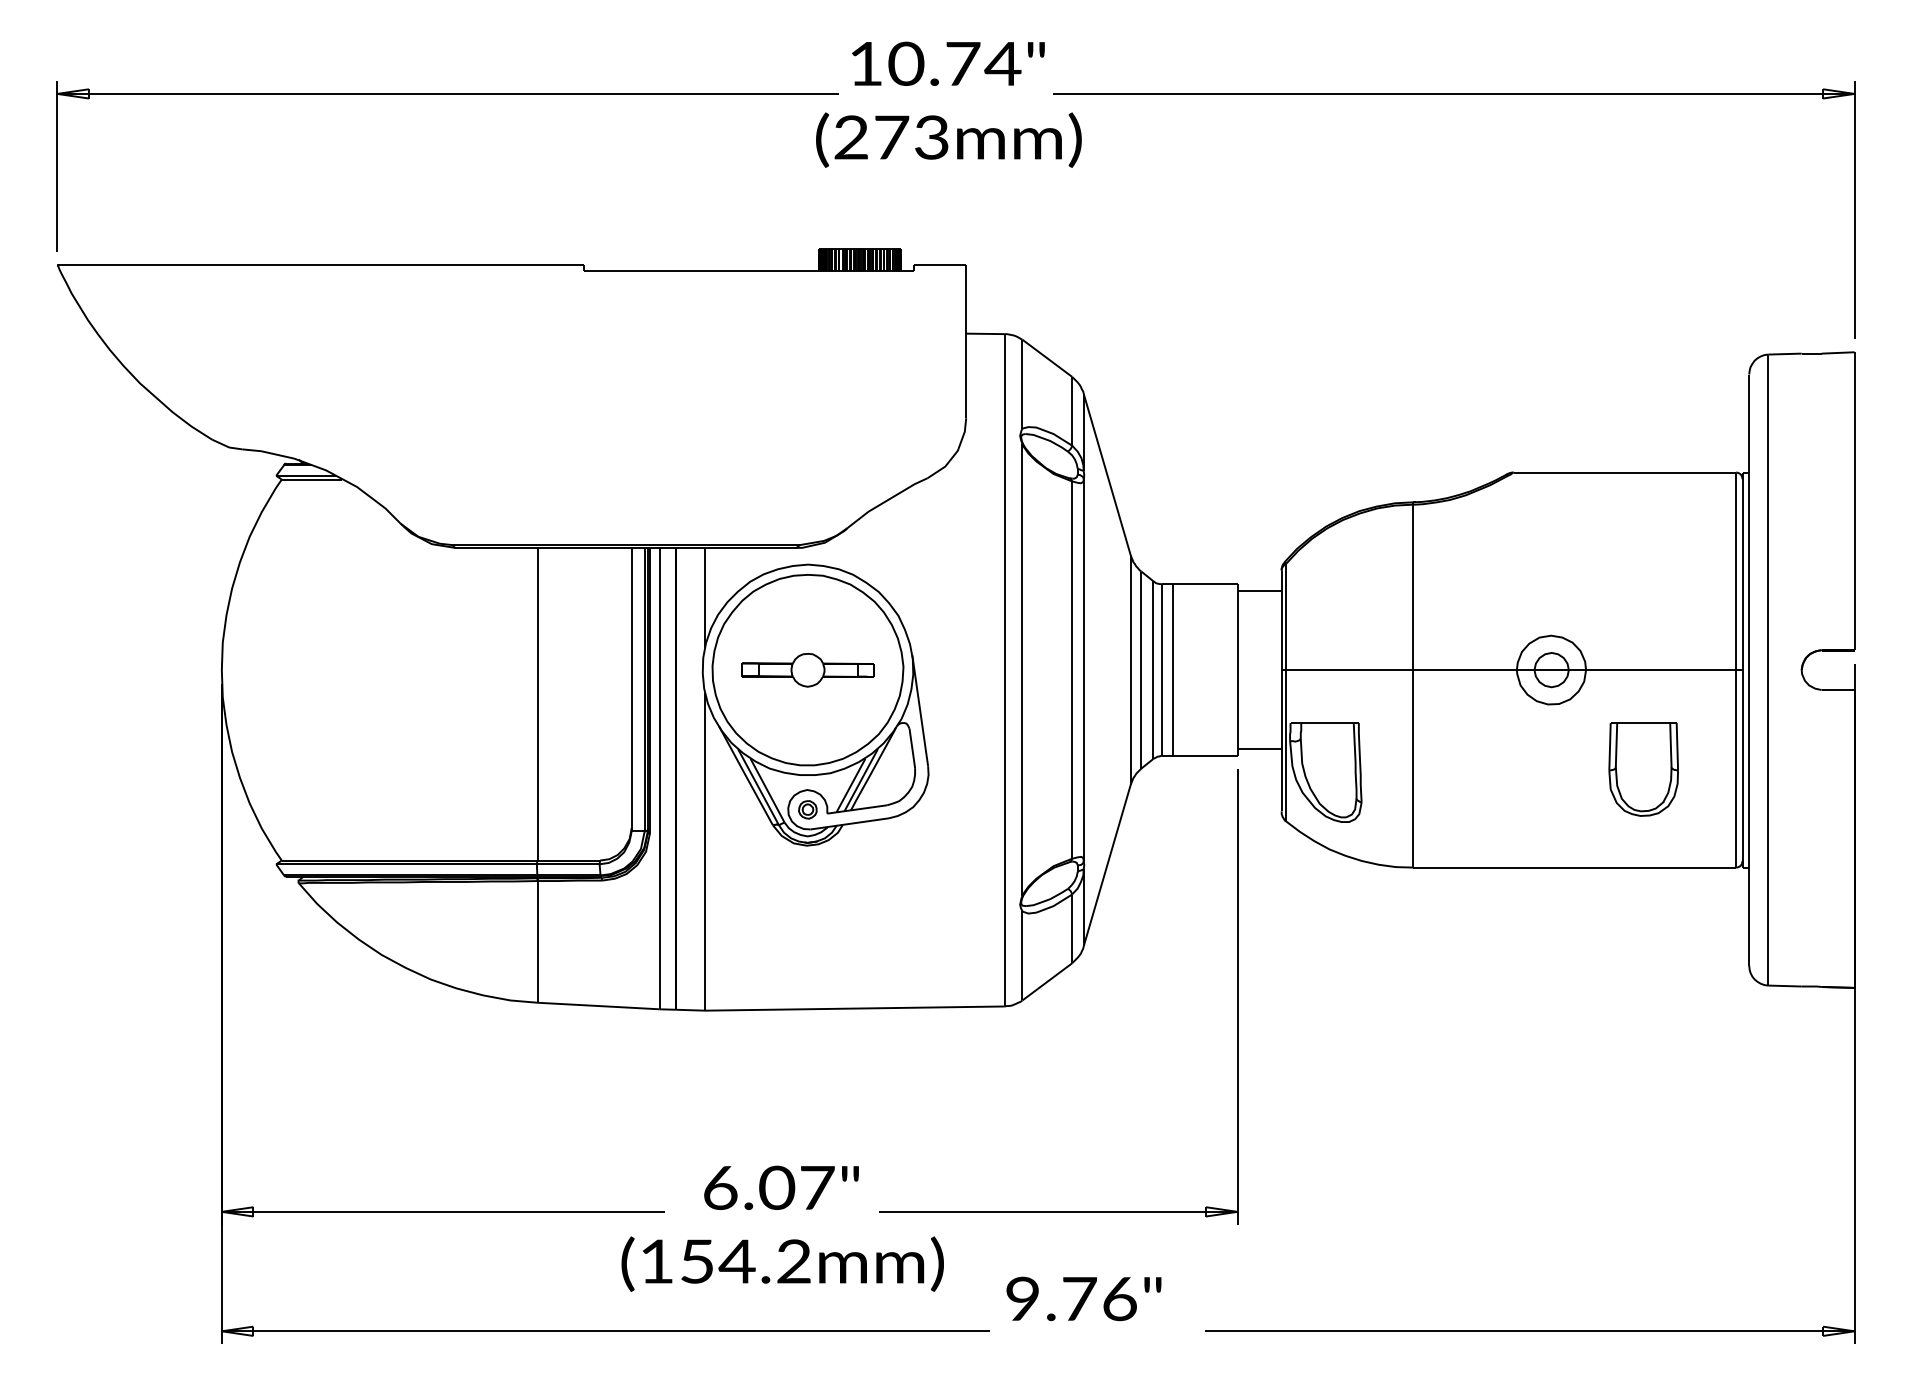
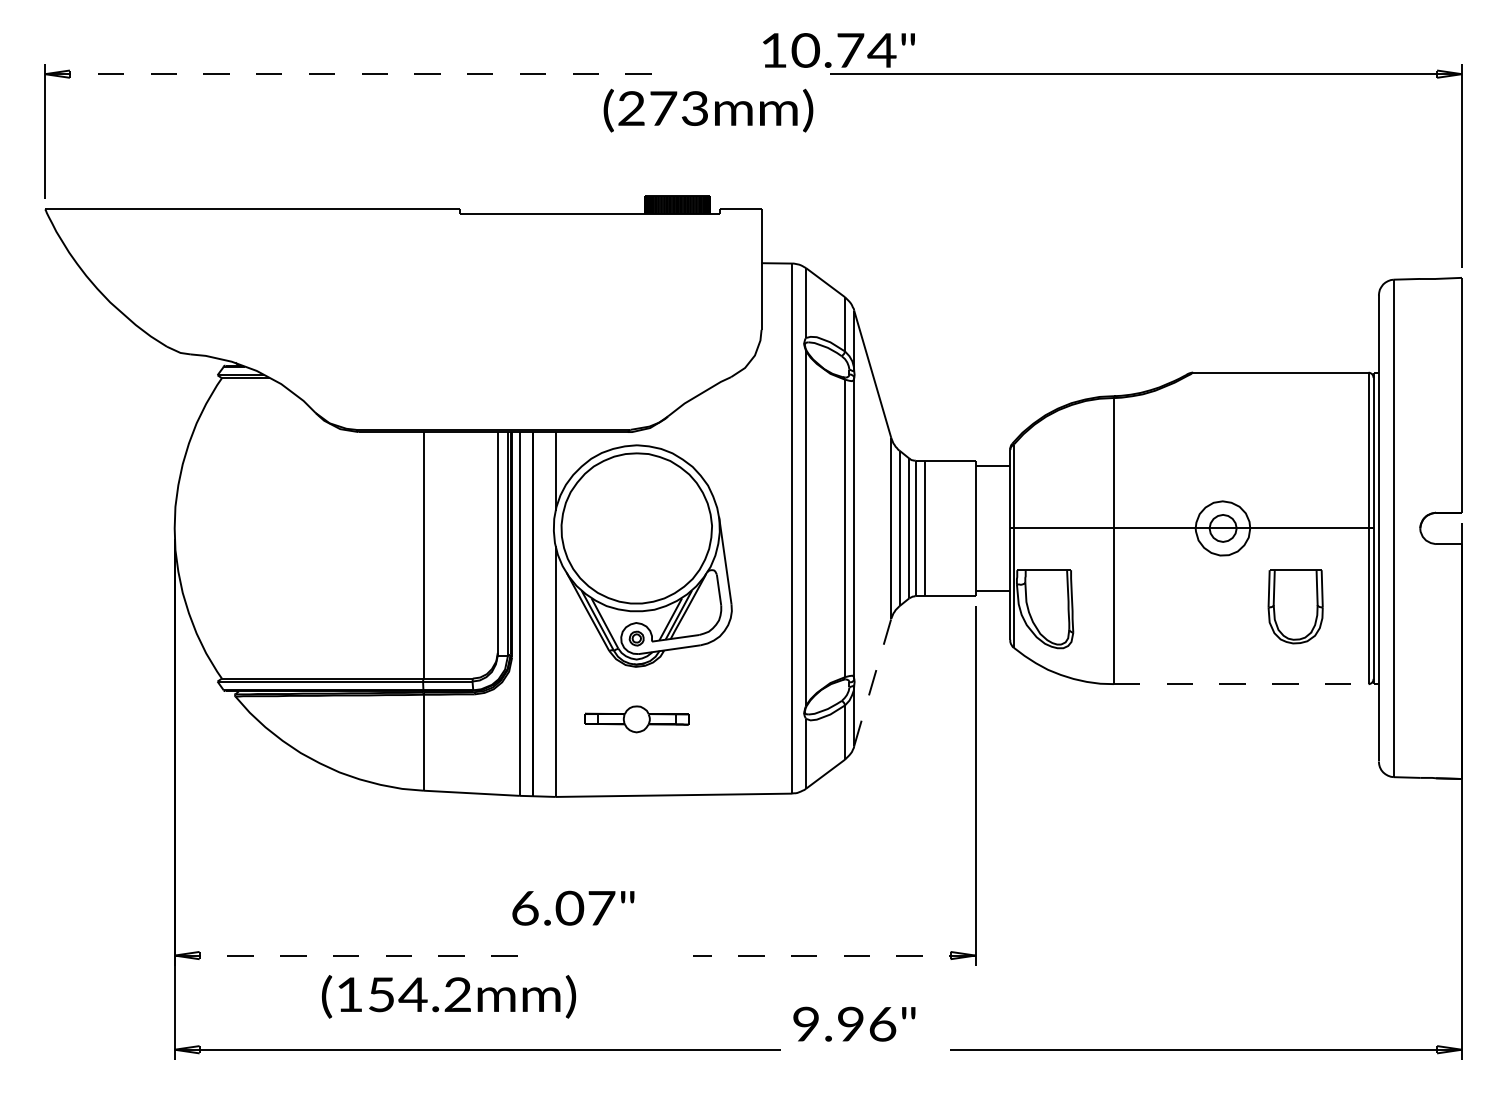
text: (948, 63) -> (839, 50), moved
line: (448, 93) -> (353, 73), solid -> dashed
text: (948, 139) -> (708, 110), moved
part: (807, 670) -> (636, 719), moved
line: (1107, 865) -> (872, 682), solid -> dashed
line: (1575, 867) -> (1241, 684), solid -> dashed
text: (781, 1187) -> (573, 907), moved
line: (443, 1211) -> (349, 955), solid -> dashed
line: (1057, 1211) -> (833, 955), solid -> dashed
text: (782, 1263) -> (448, 996), moved
text: (1079, 1298) -> (850, 1023), 9.76" -> 9.96"

